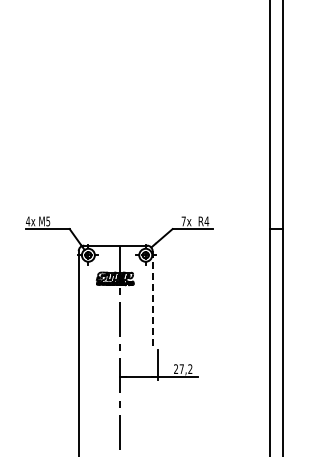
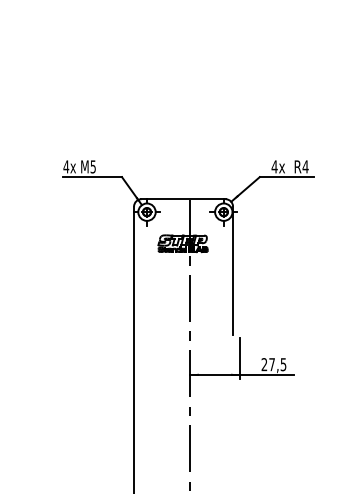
text: (183, 221) -> (274, 166), 7x -> 4x
line: (152, 298) -> (232, 270), dashed -> solid
text: (190, 369) -> (283, 365), 27,2 -> 27,5

